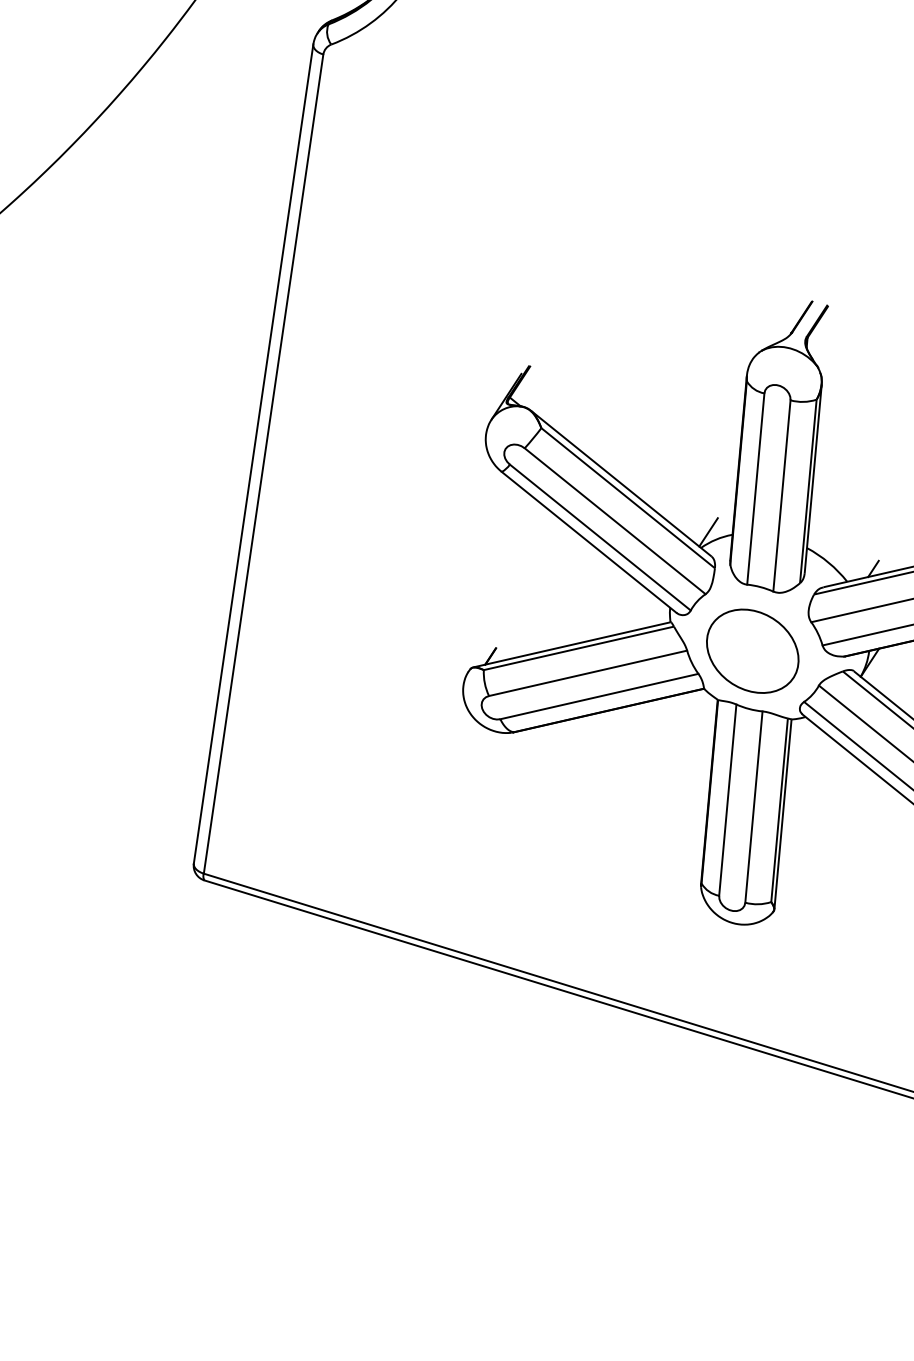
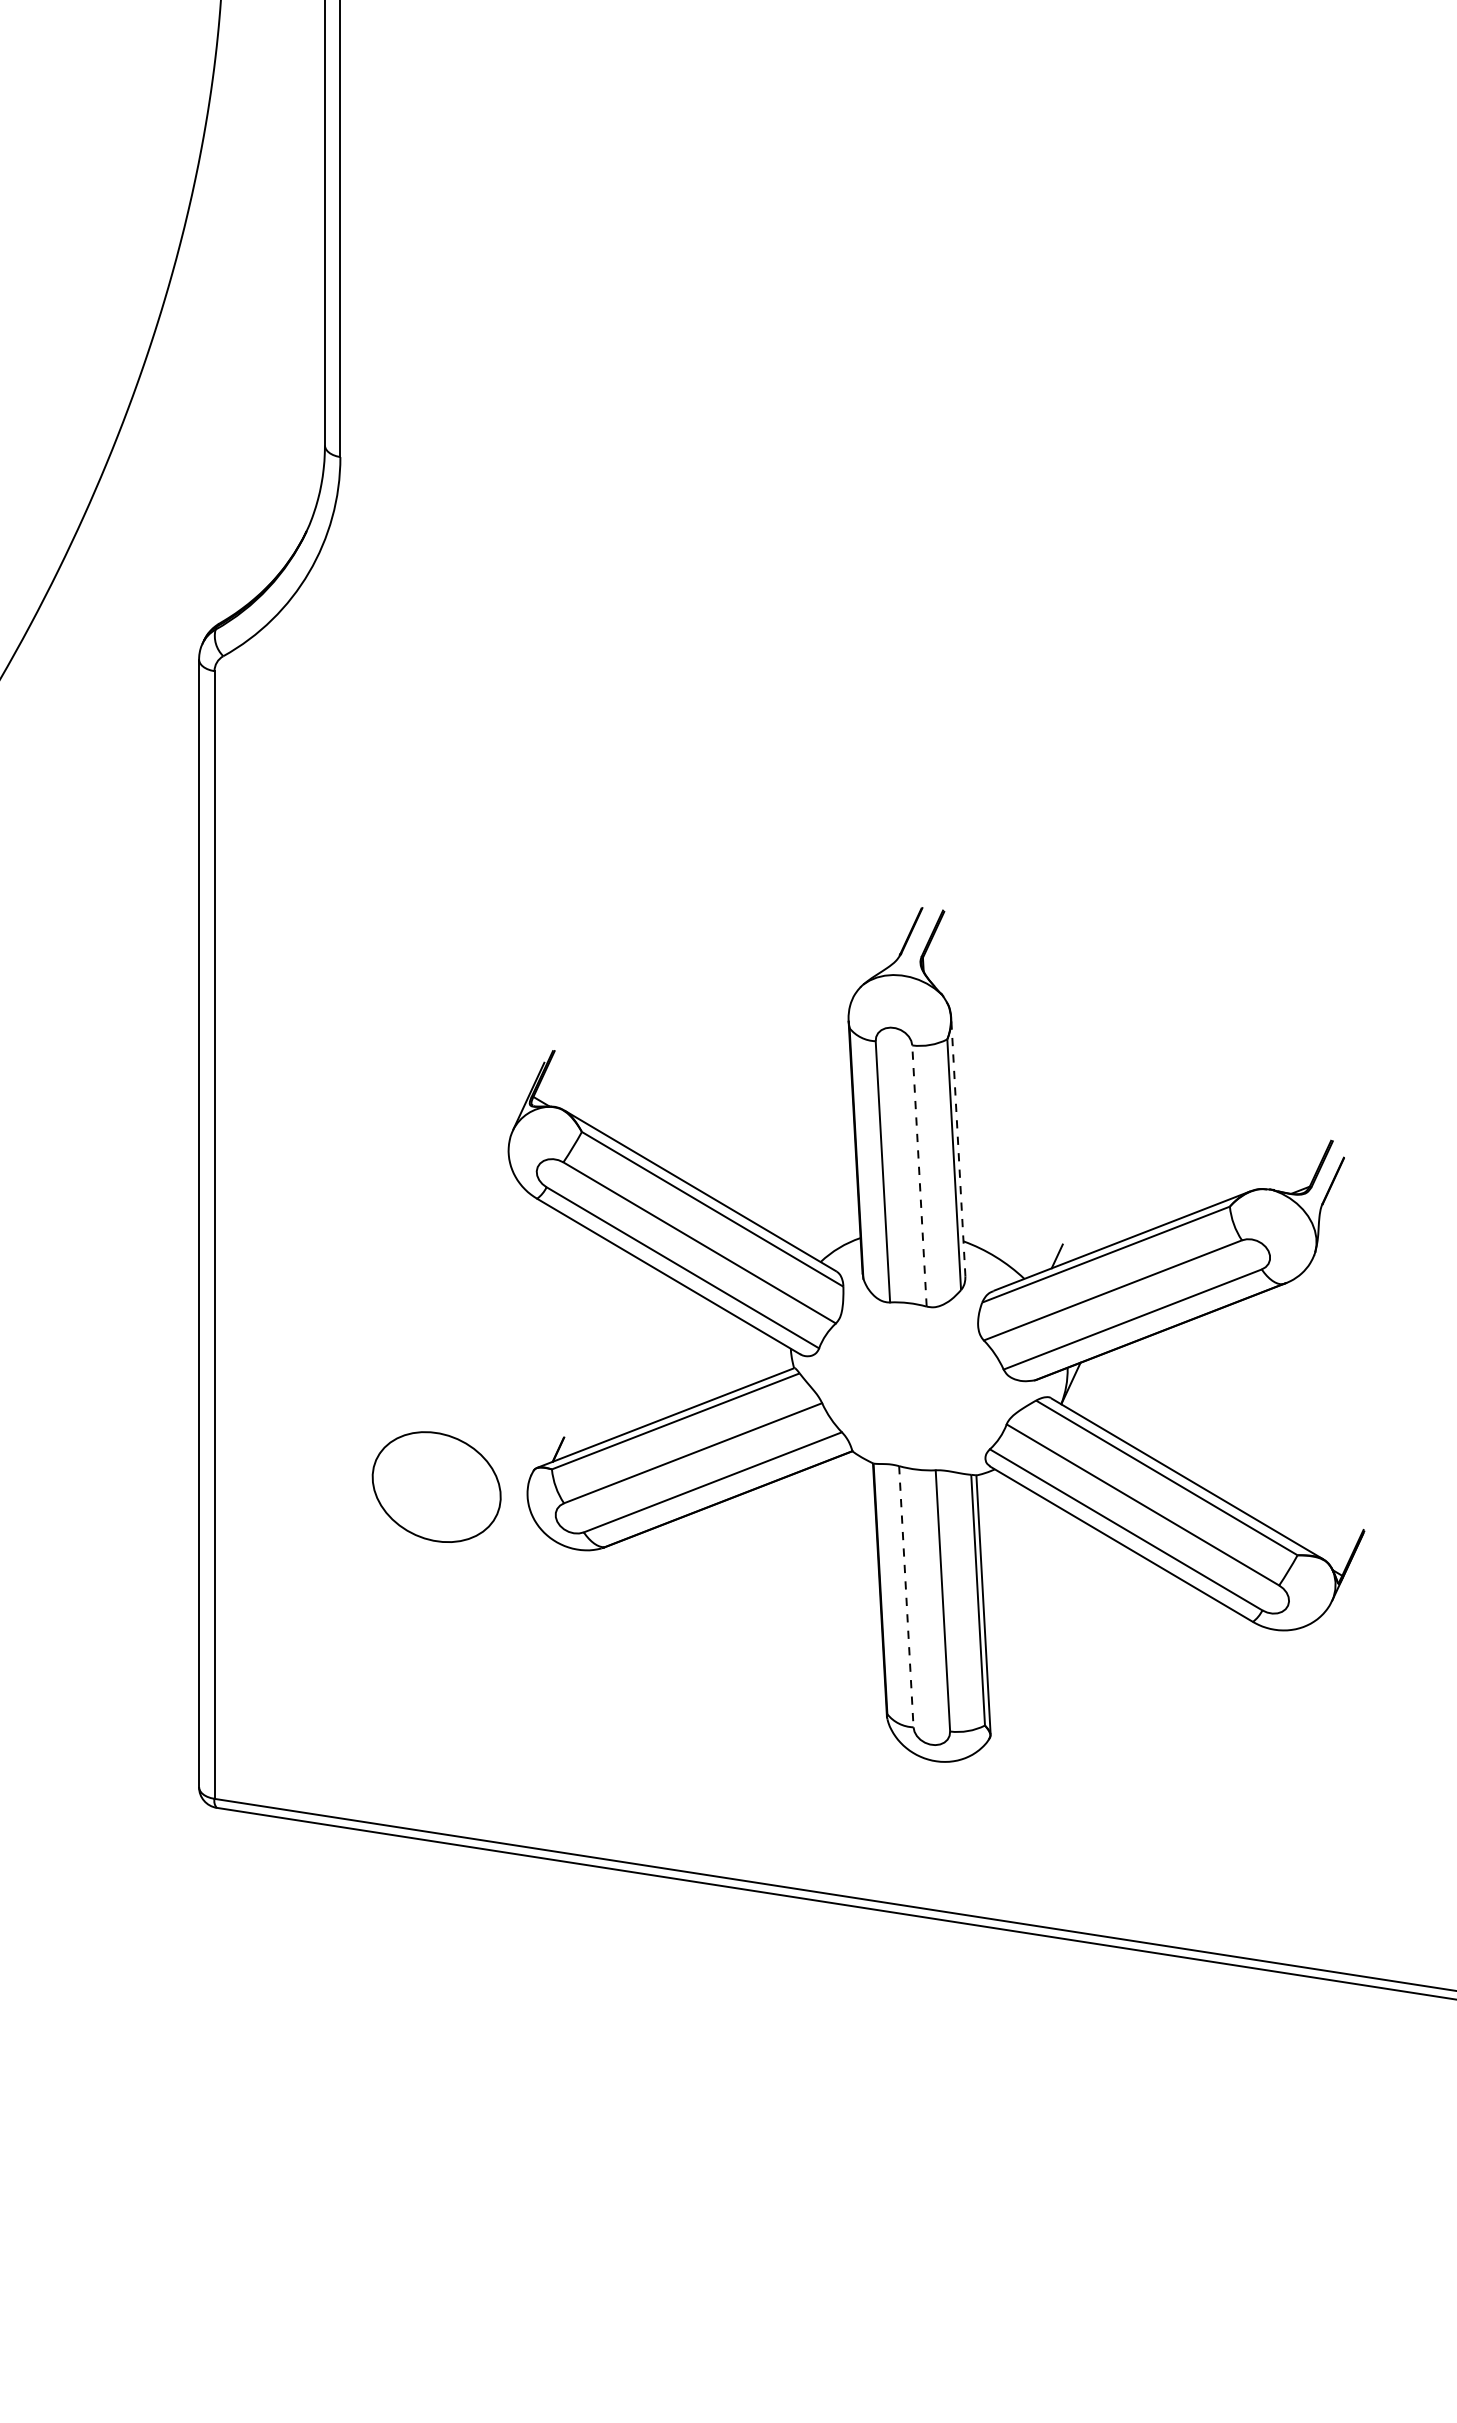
line: (813, 479) -> (958, 1147), solid -> dashed
line: (781, 496) -> (919, 1176), solid -> dashed
line: (708, 532) -> (827, 1239), removed
part: (752, 650) -> (436, 1486), moved
line: (727, 800) -> (906, 1596), solid -> dashed

